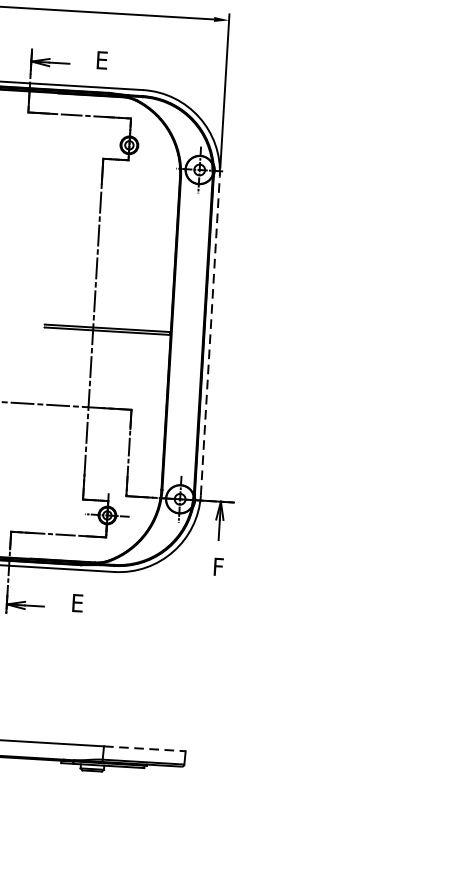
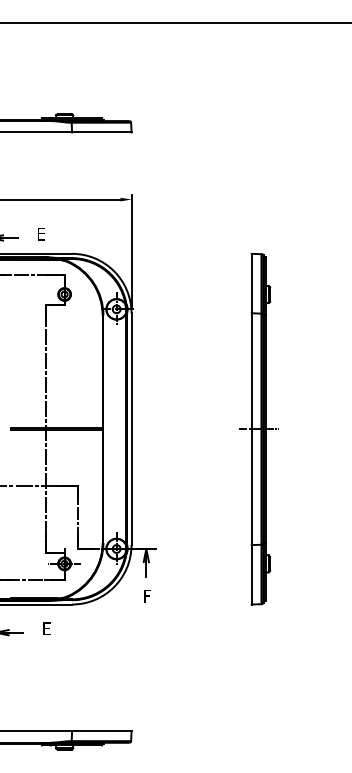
line: (210, 336) -> (131, 429), dashed -> solid
part: (384, 345) -> (258, 428), added
line: (144, 748) -> (101, 731), dashed -> solid

